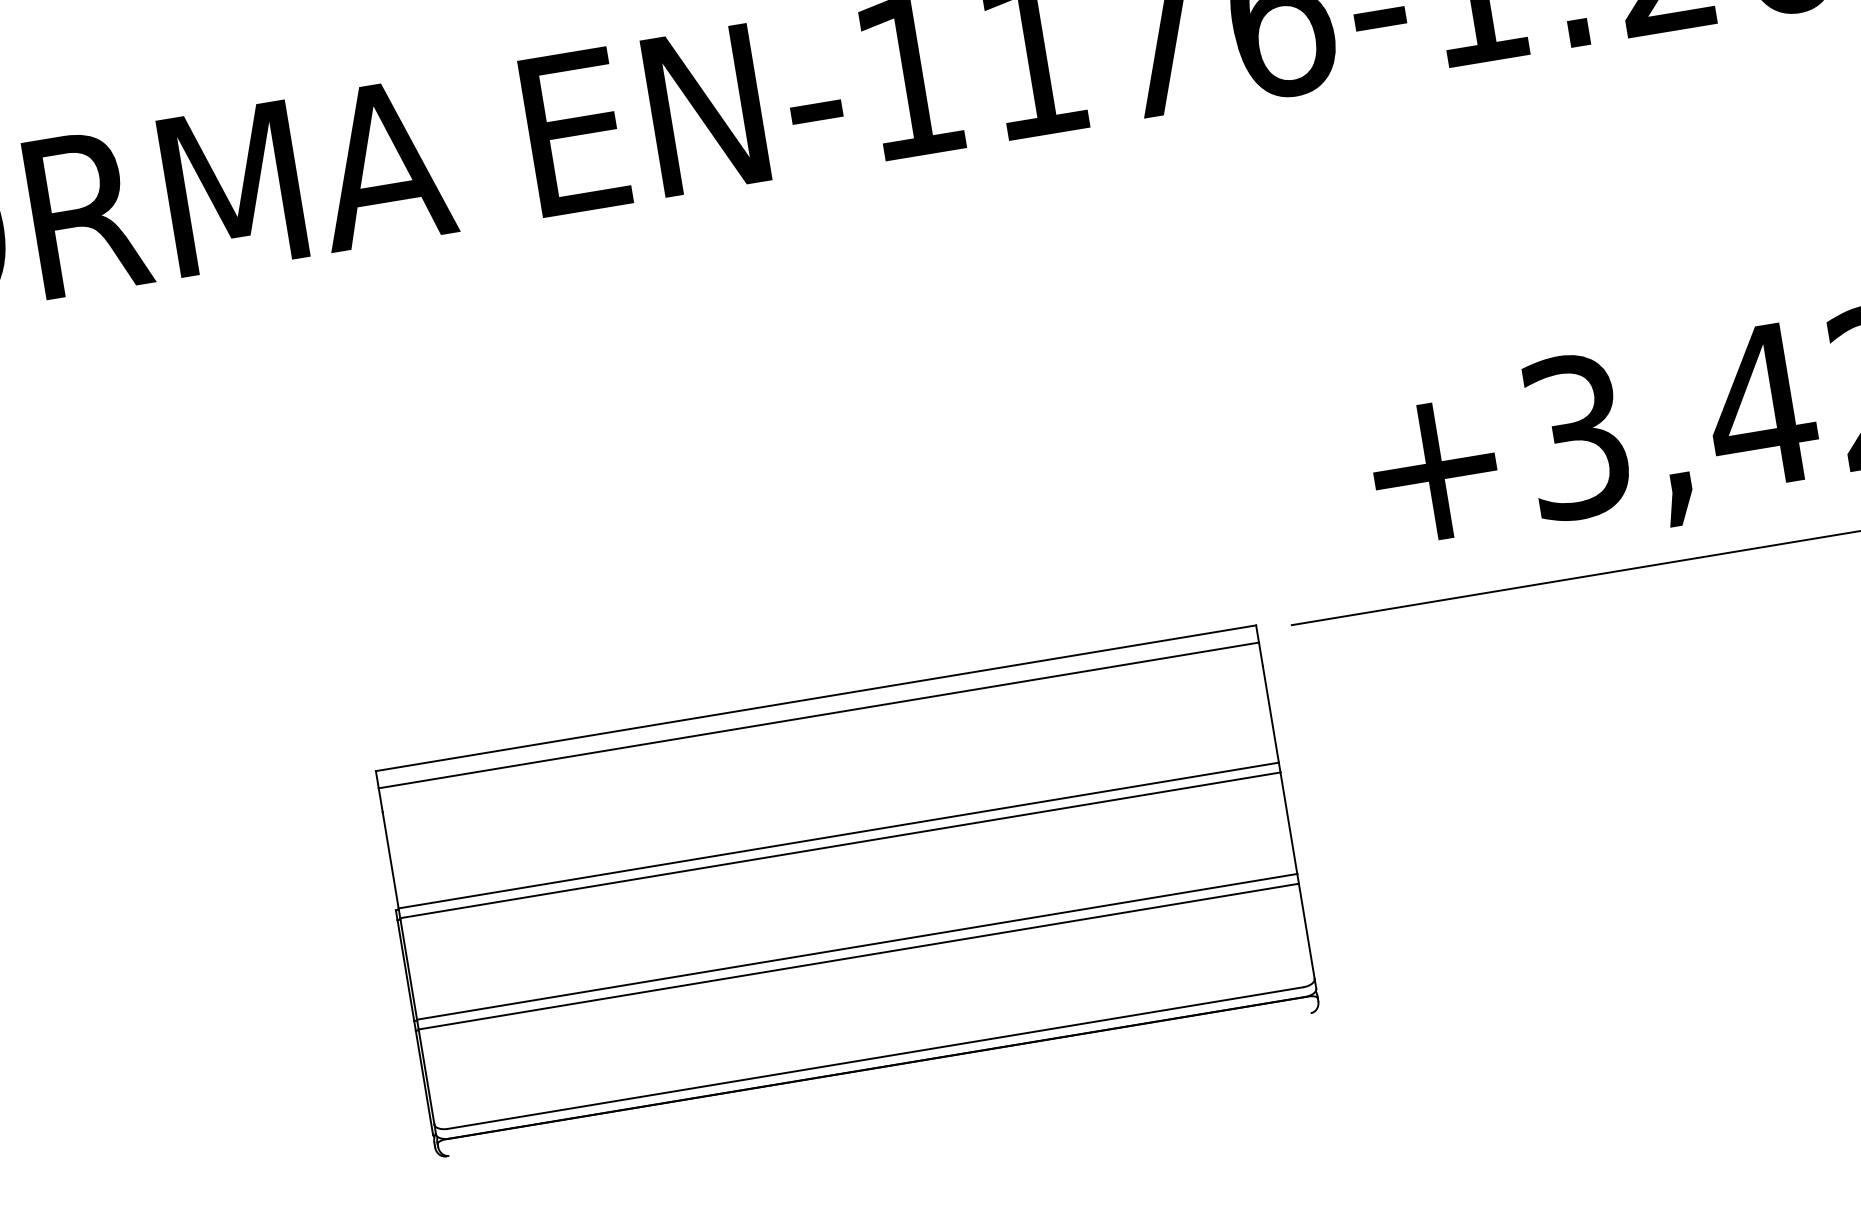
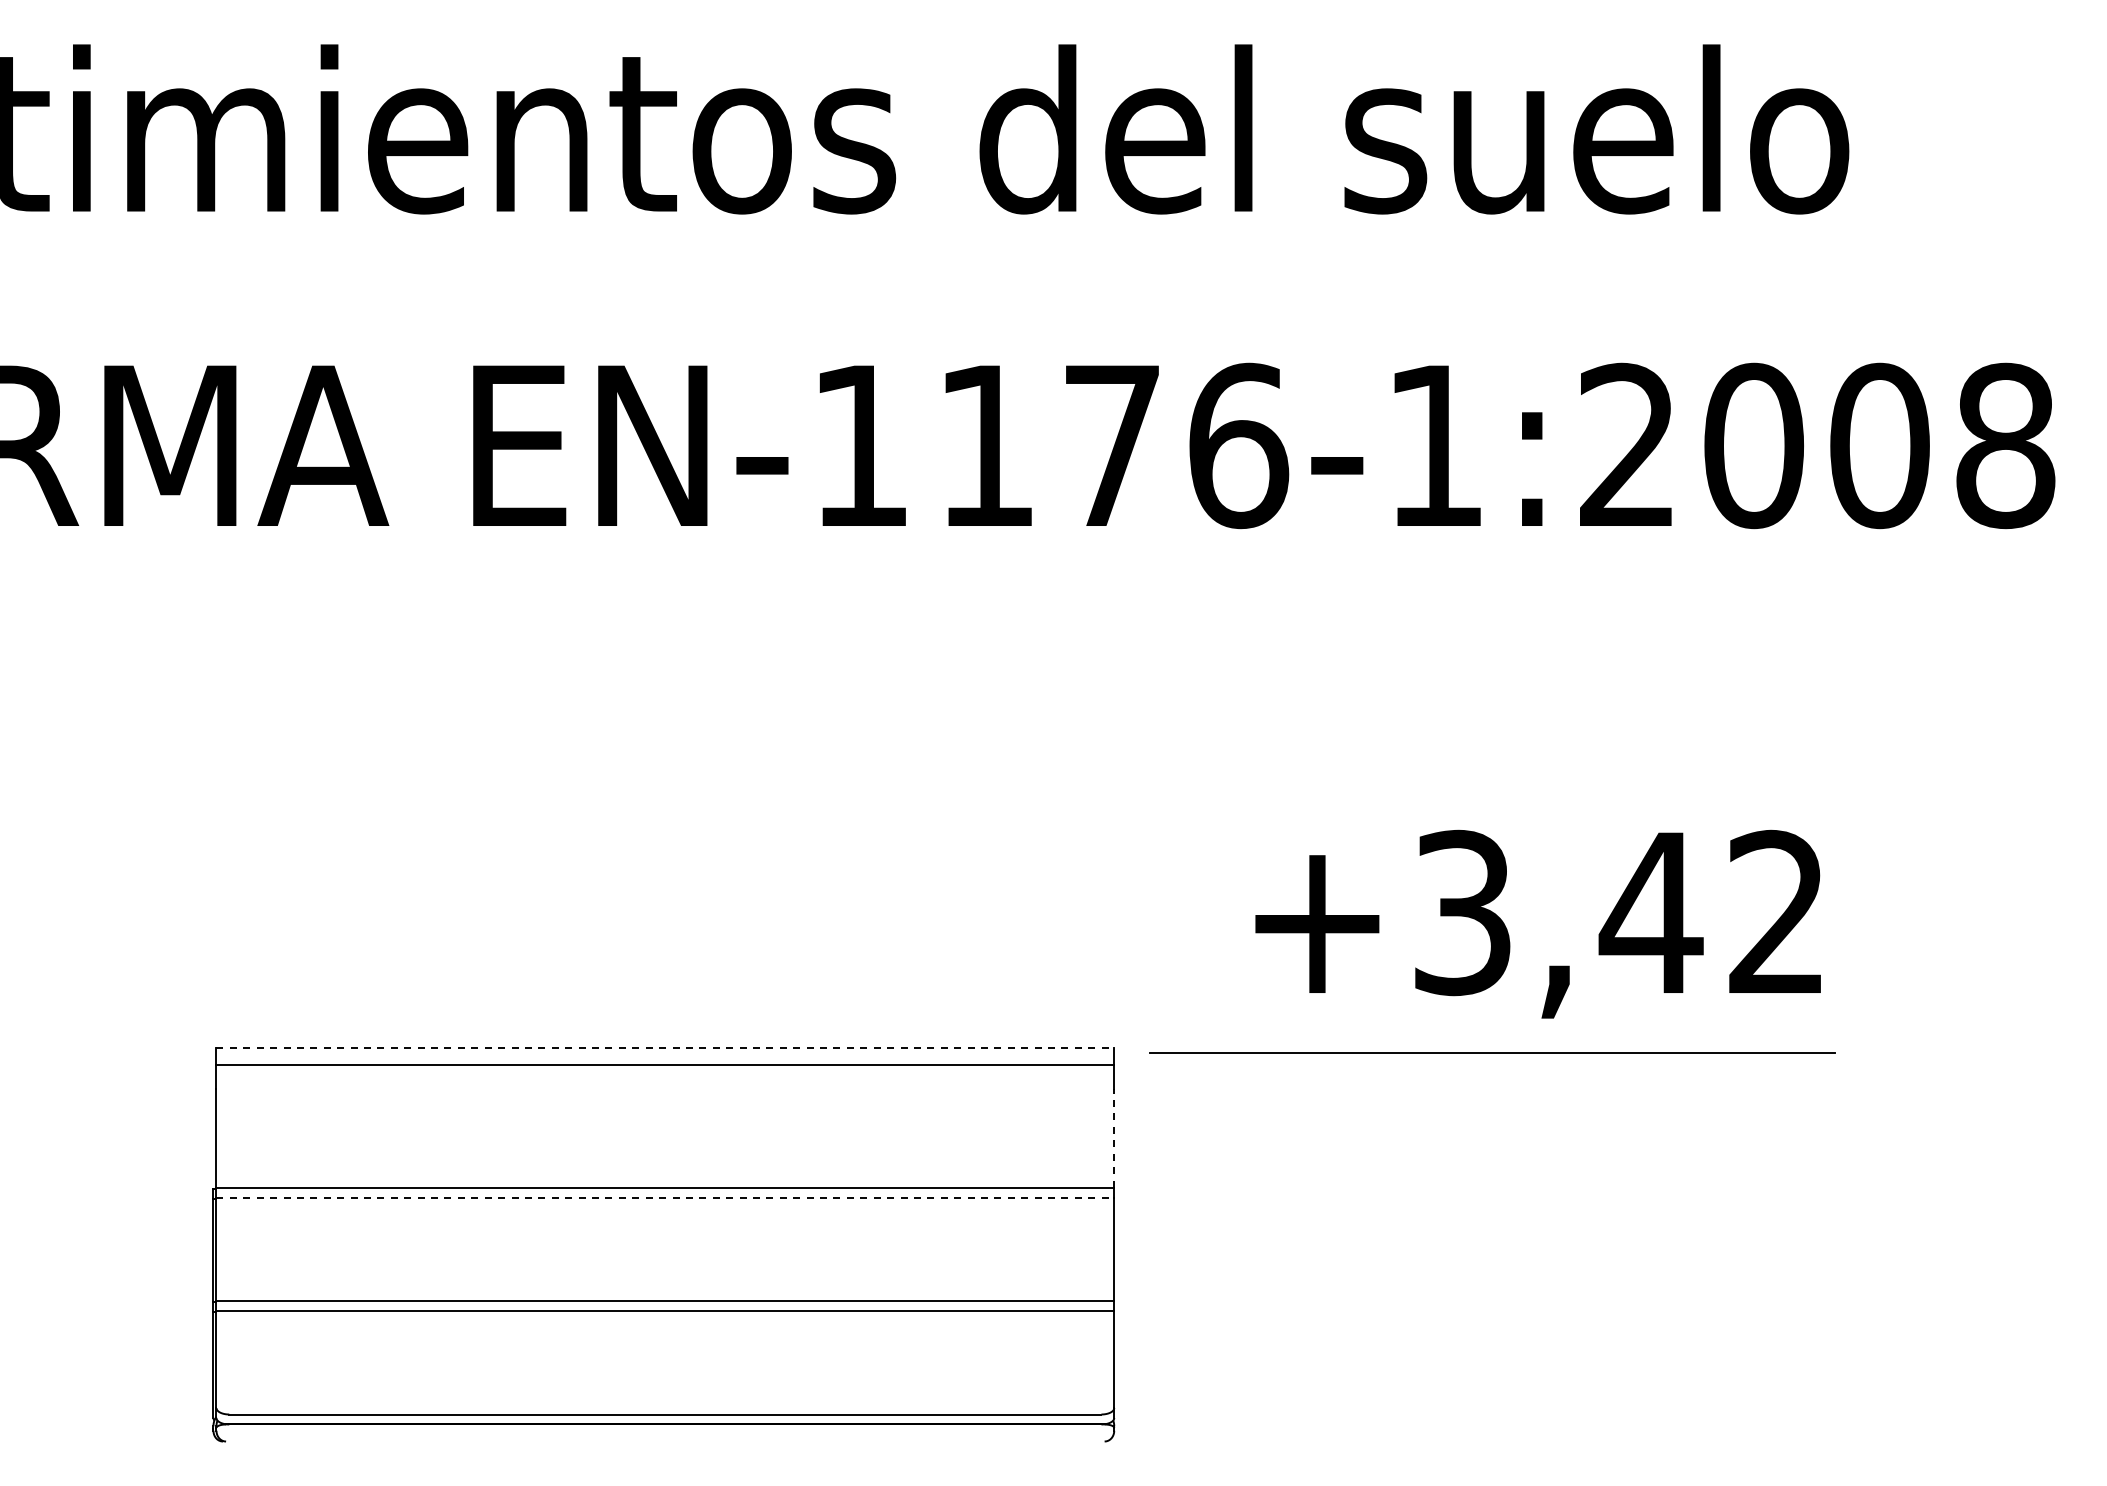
line: (816, 698) -> (665, 1047), solid -> dashed
line: (1270, 713) -> (1114, 1137), solid -> dashed
line: (840, 845) -> (665, 1197), solid -> dashed

